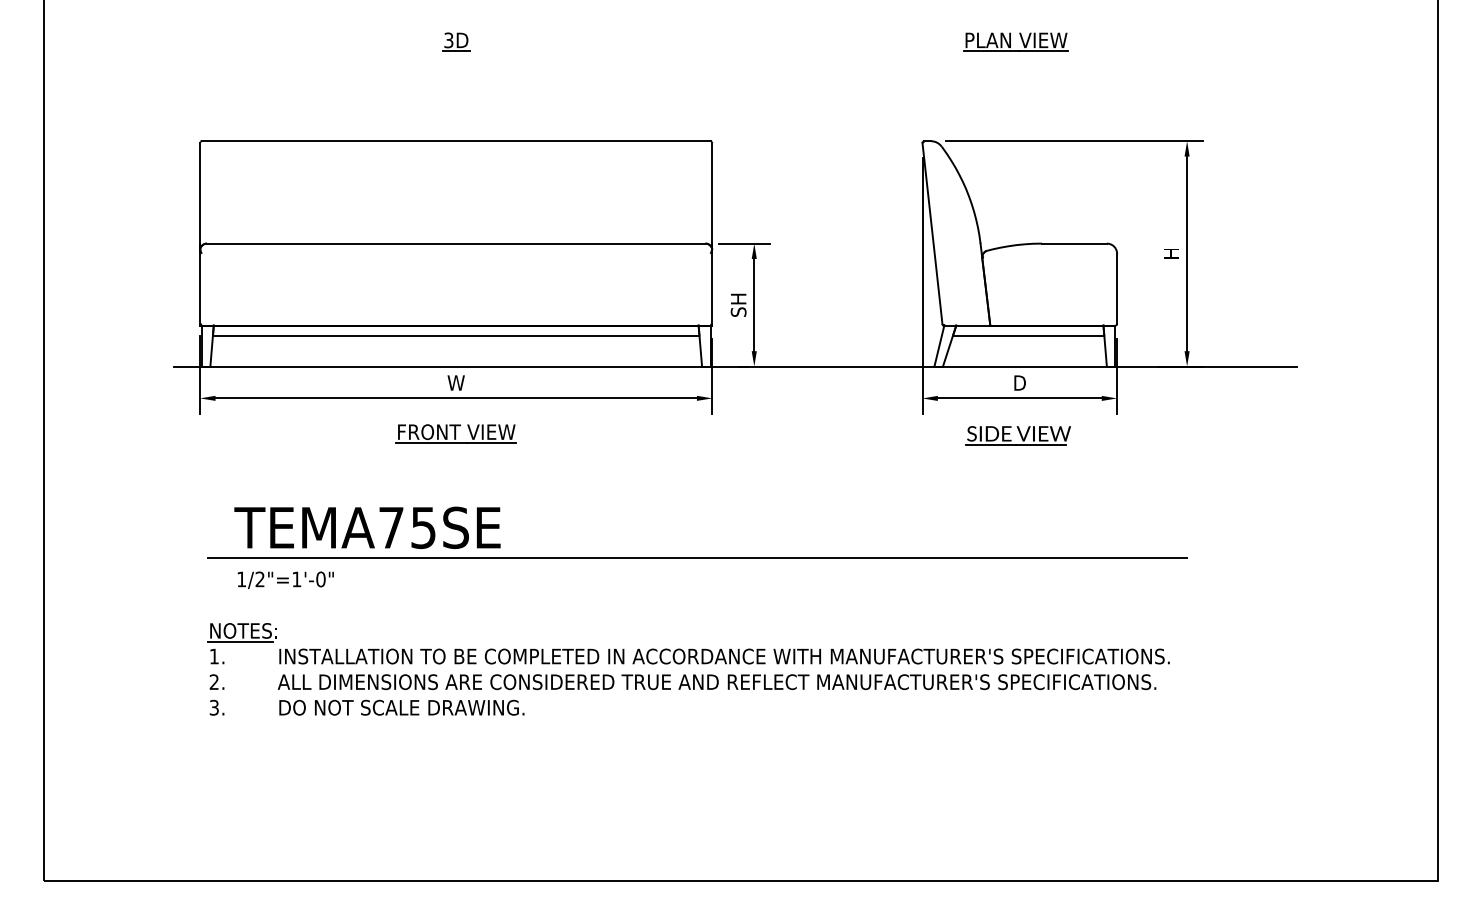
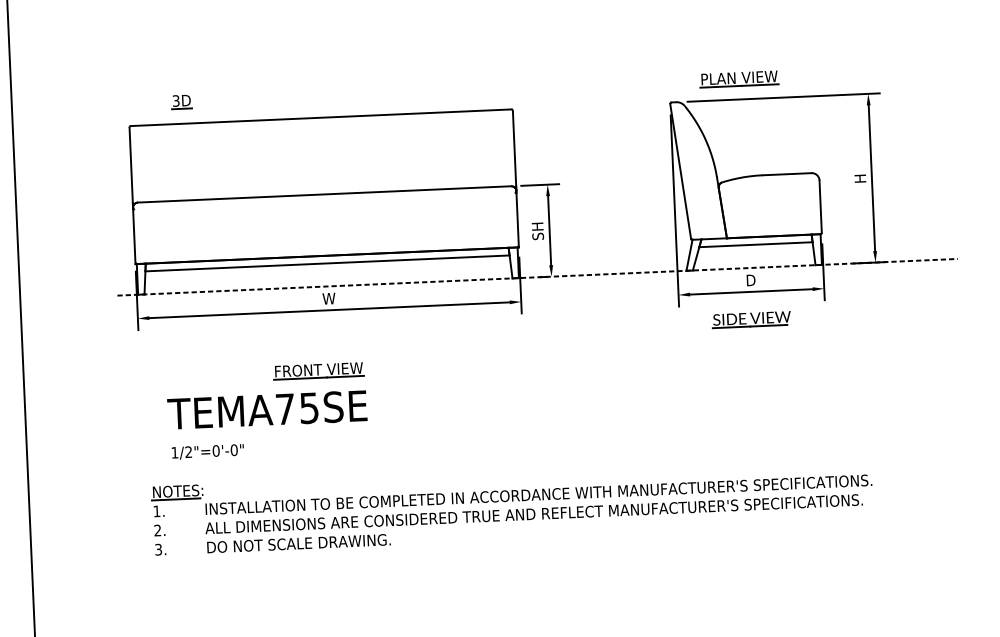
part: (456, 41) -> (181, 101), moved
part: (1015, 41) -> (738, 78), moved
line: (736, 366) -> (538, 277), solid -> dashed
part: (455, 433) -> (318, 370), moved
line: (697, 557) -> (515, 421), removed
text: (296, 579) -> (215, 451), 1/2"=1'-0" -> 1/2"=0'-0"

